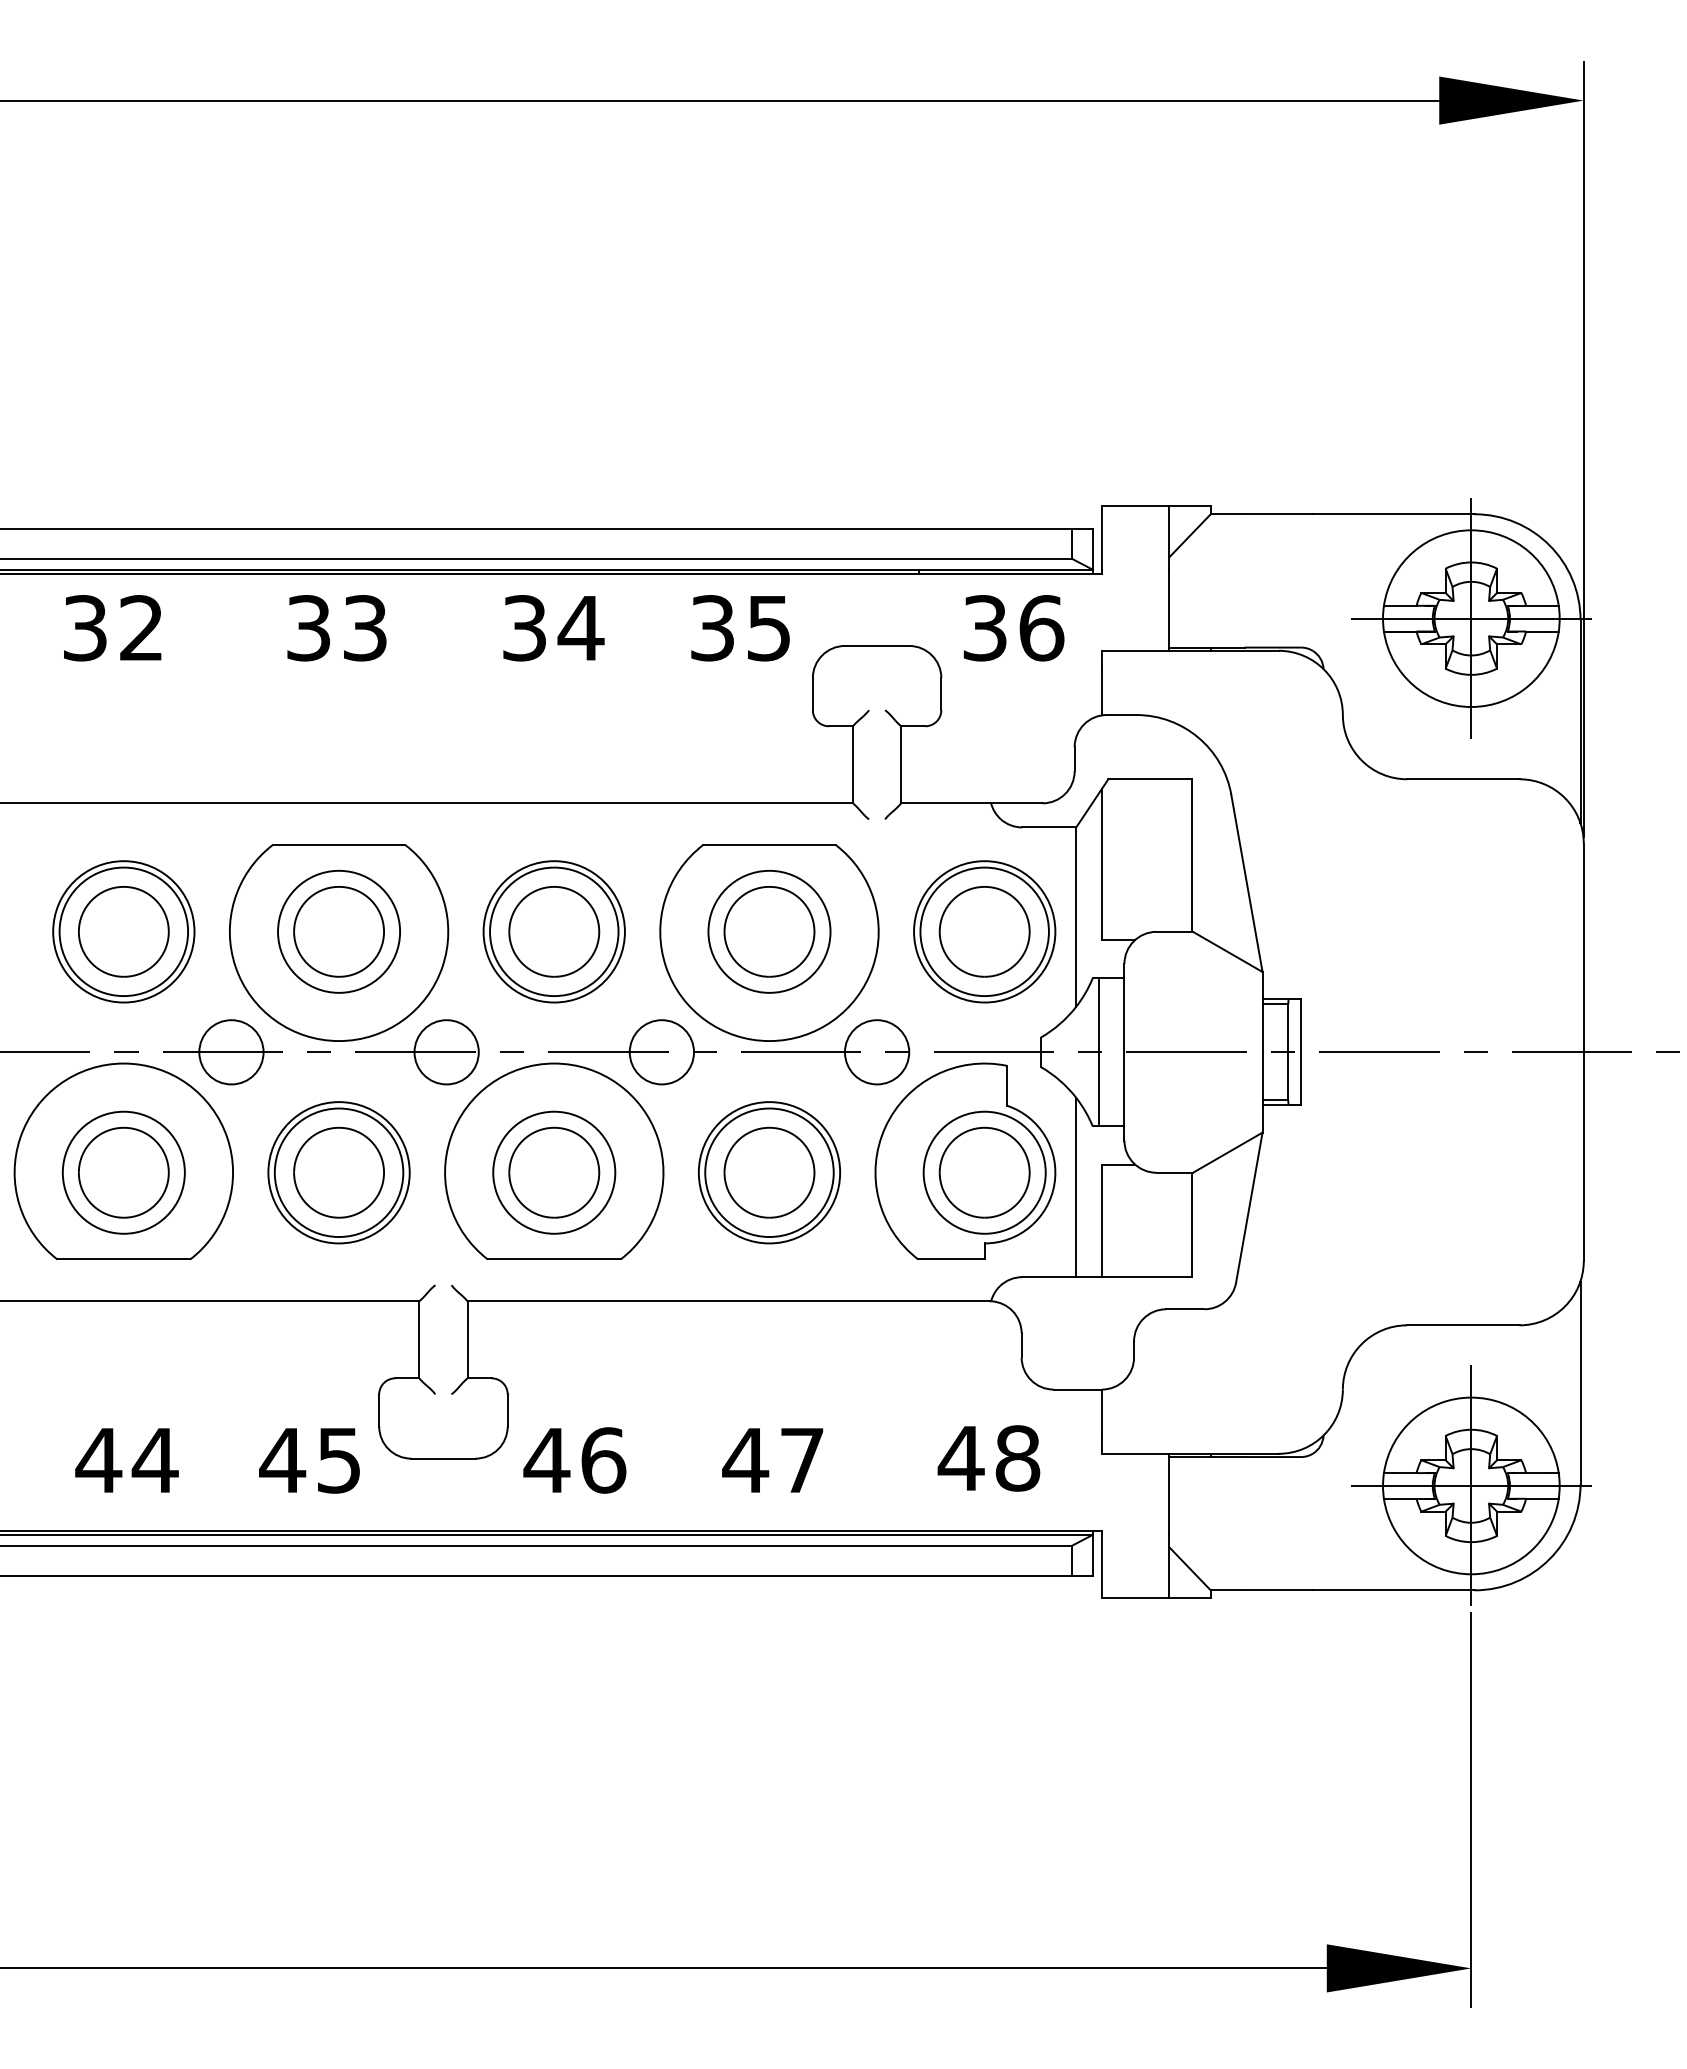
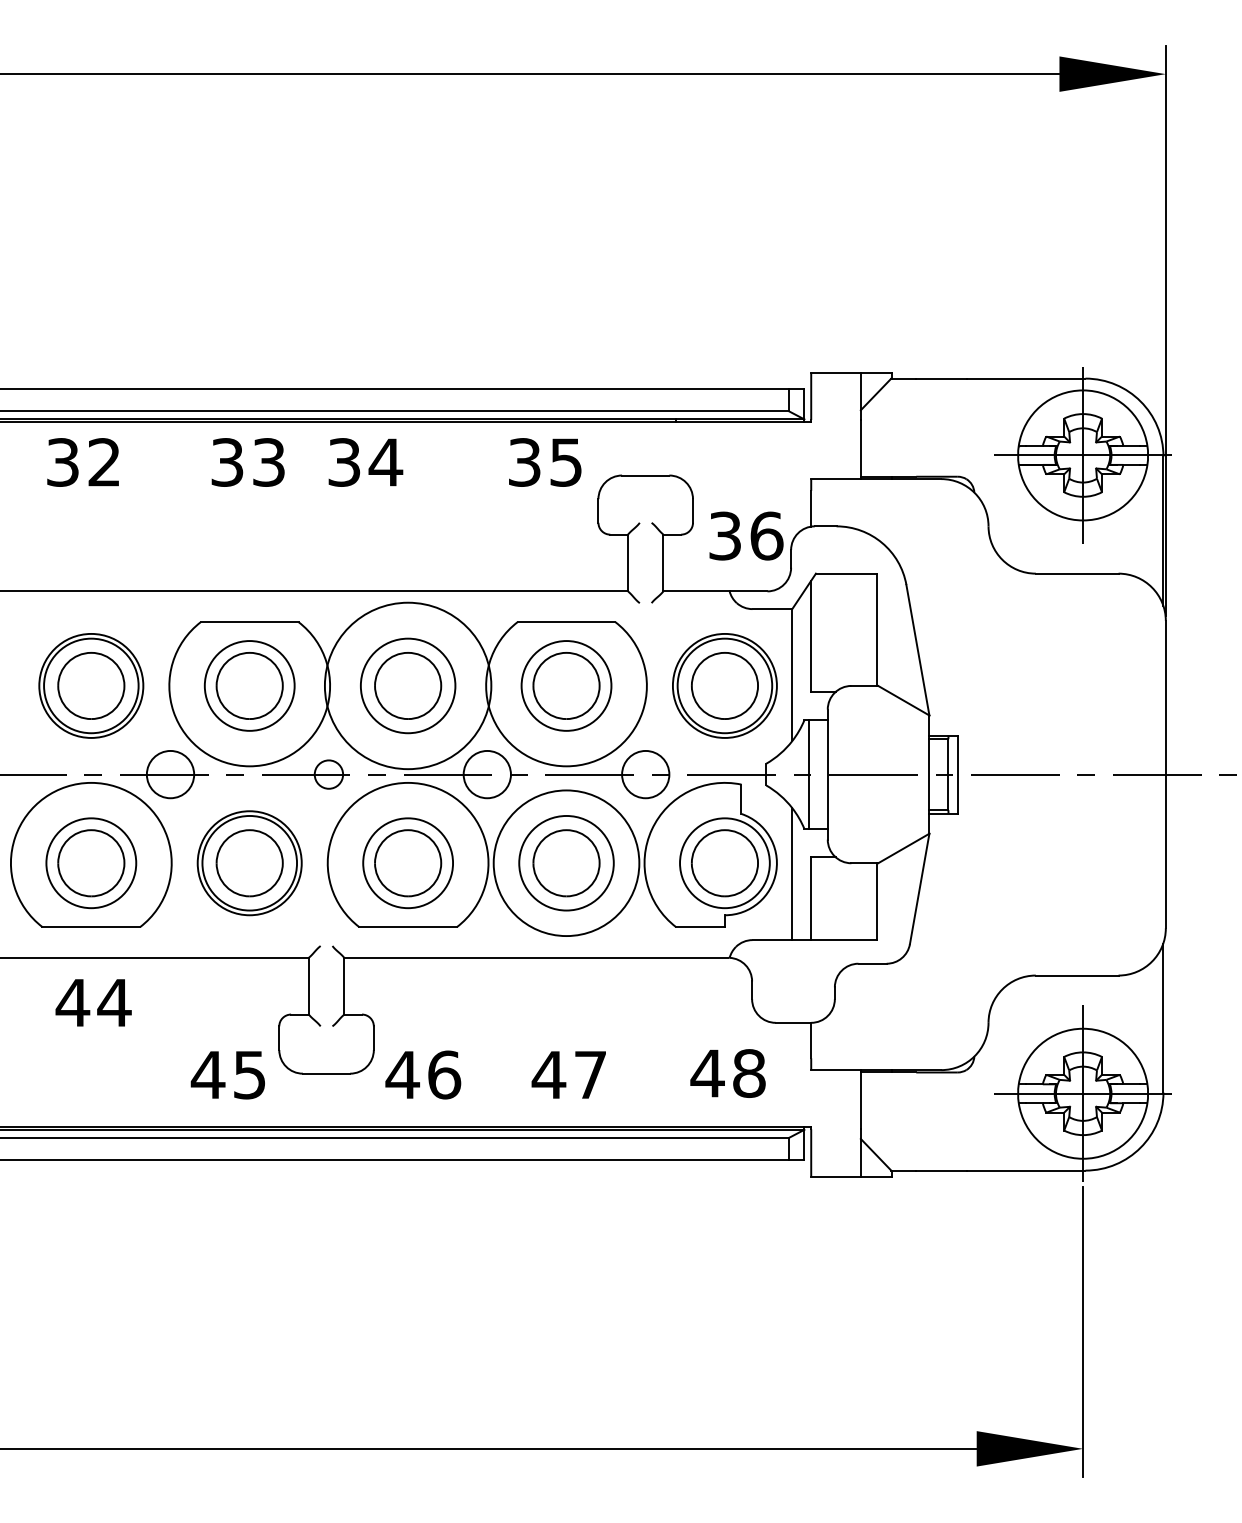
text: (553, 628) -> (365, 462), moved
text: (1013, 628) -> (746, 536), moved
circle: (553, 931) -> (407, 685), size x1.6
circle: (446, 1052) -> (328, 774), size x0.6
circle: (769, 1172) -> (566, 863), size x1.4
text: (126, 1460) -> (93, 1002), moved

